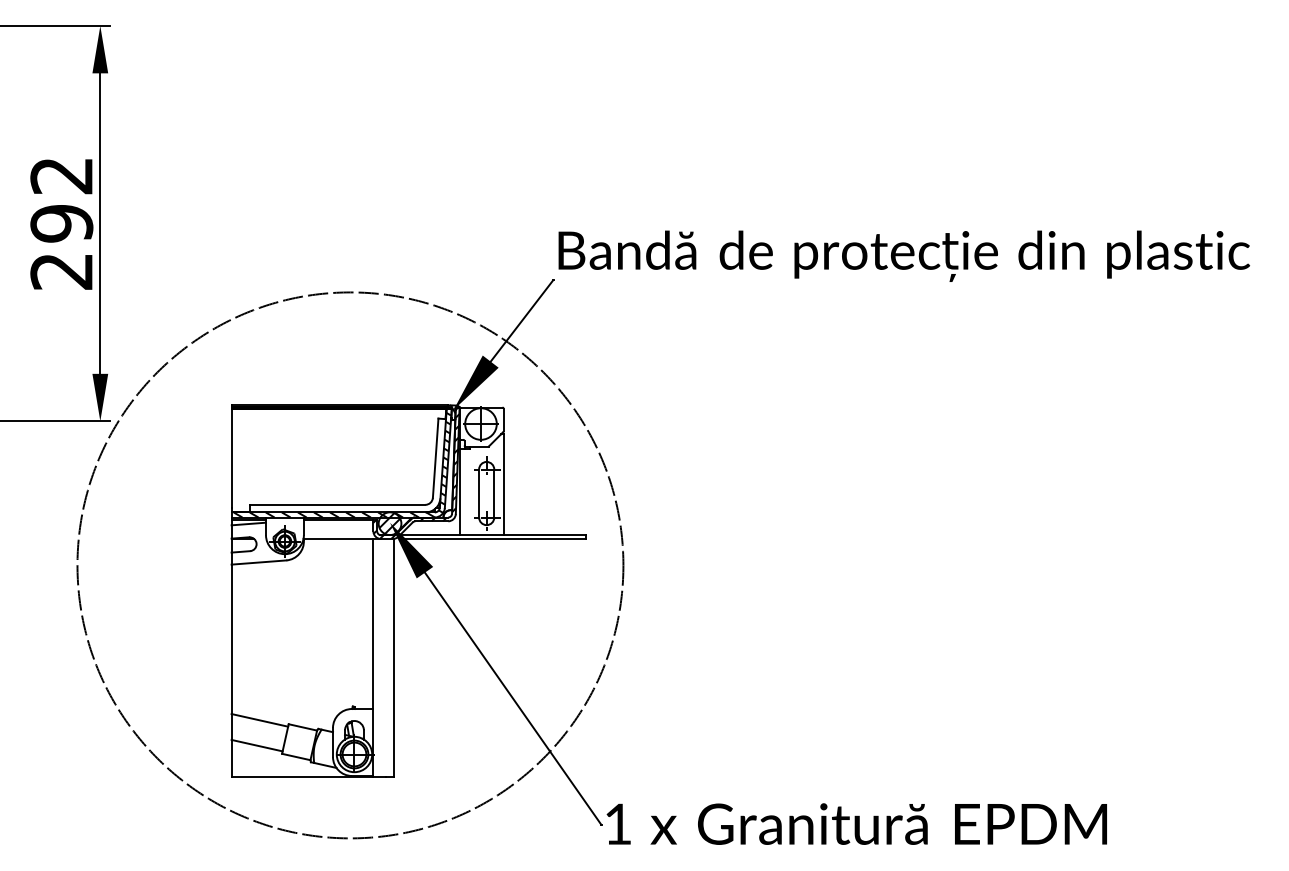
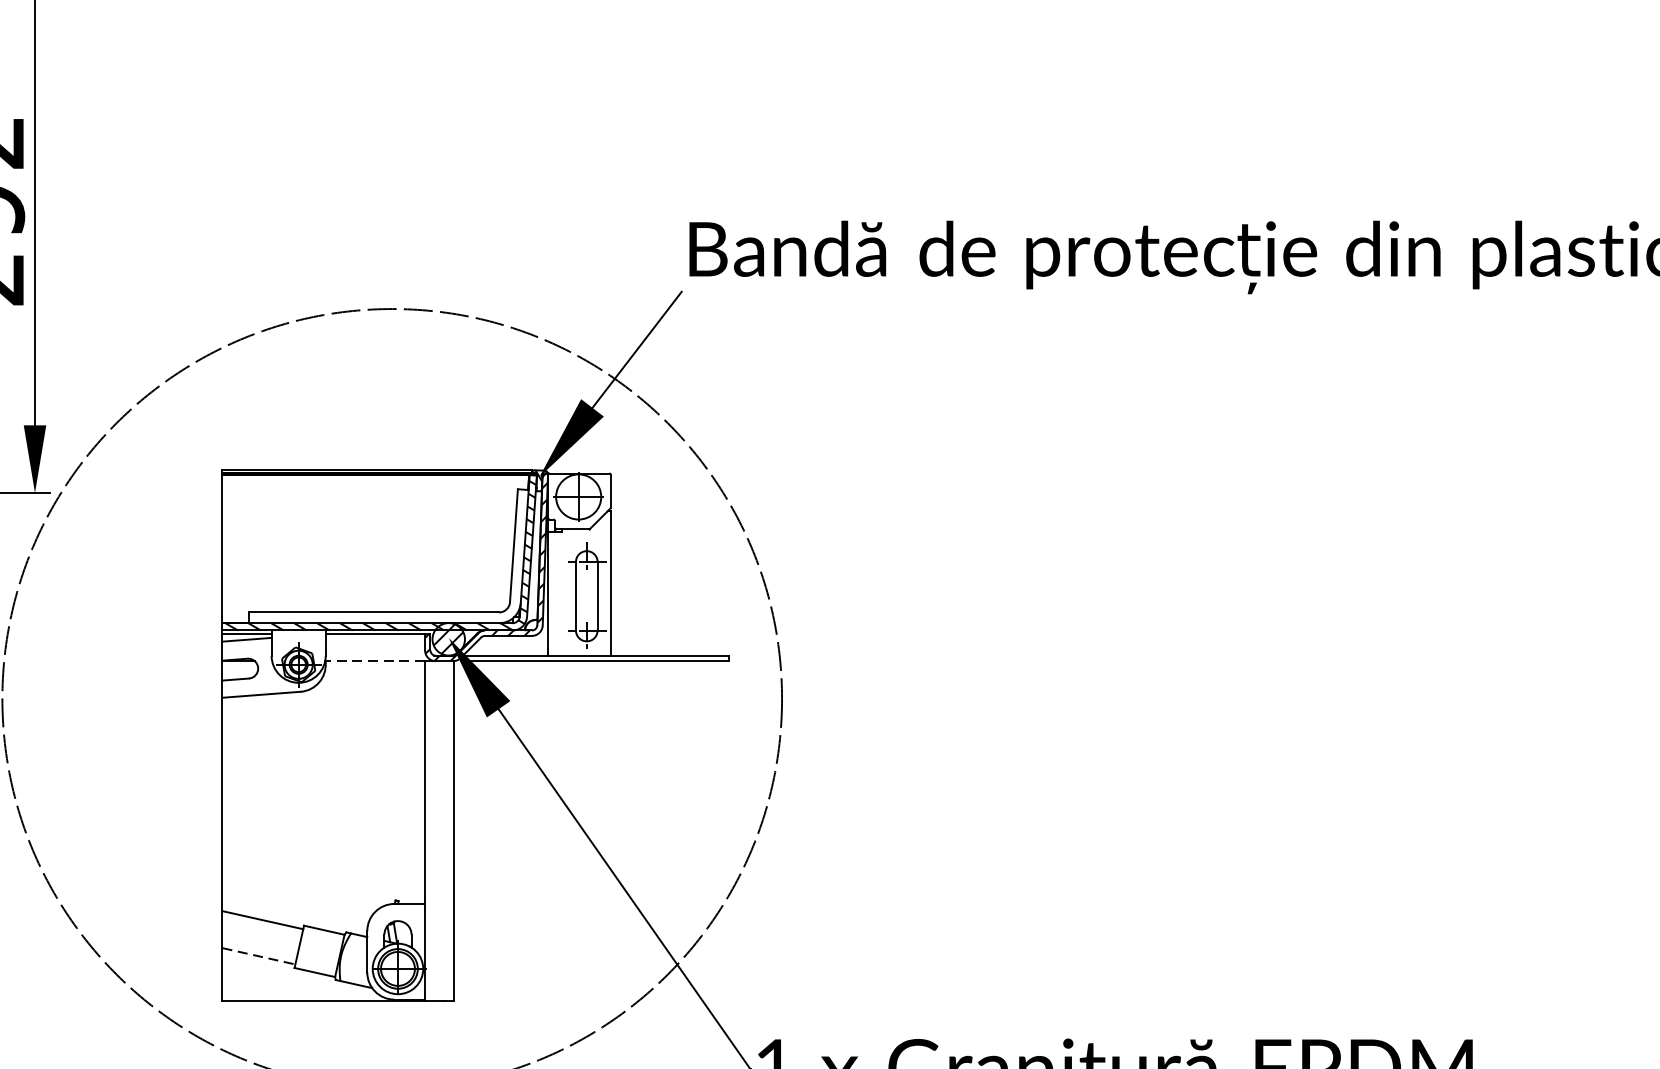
line: (338, 539) -> (375, 661), solid -> dashed
line: (257, 745) -> (259, 956), solid -> dashed

